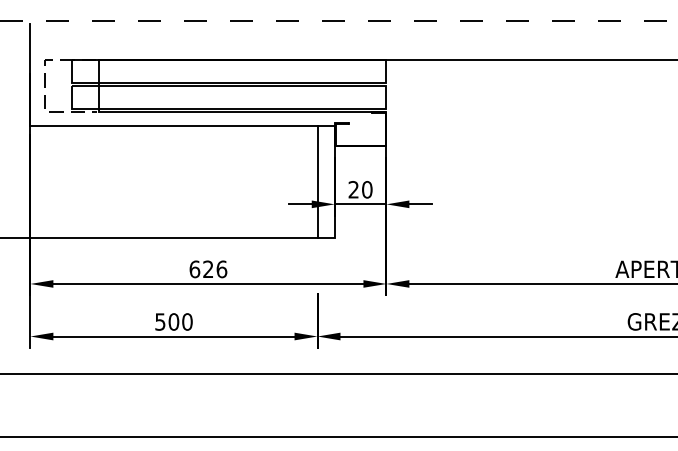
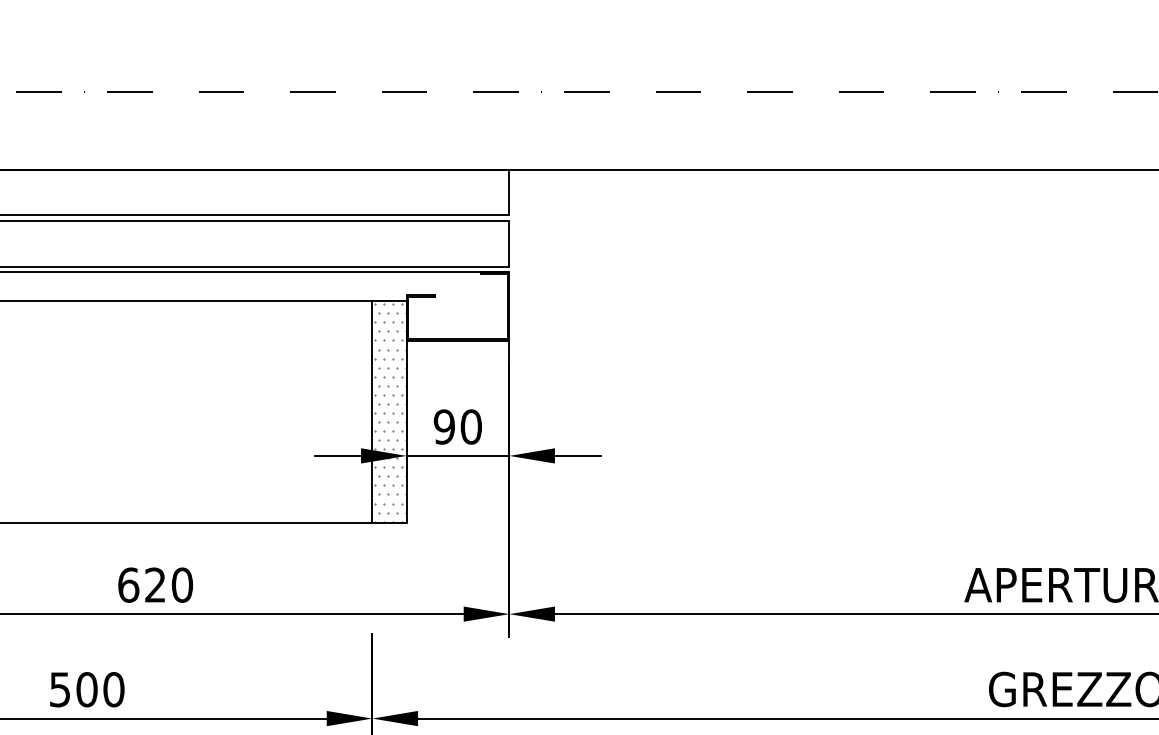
hatch: (326, 182) -> (390, 412), added
text: (353, 189) -> (443, 426), 20 -> 90
text: (221, 268) -> (181, 583), 626 -> 620

